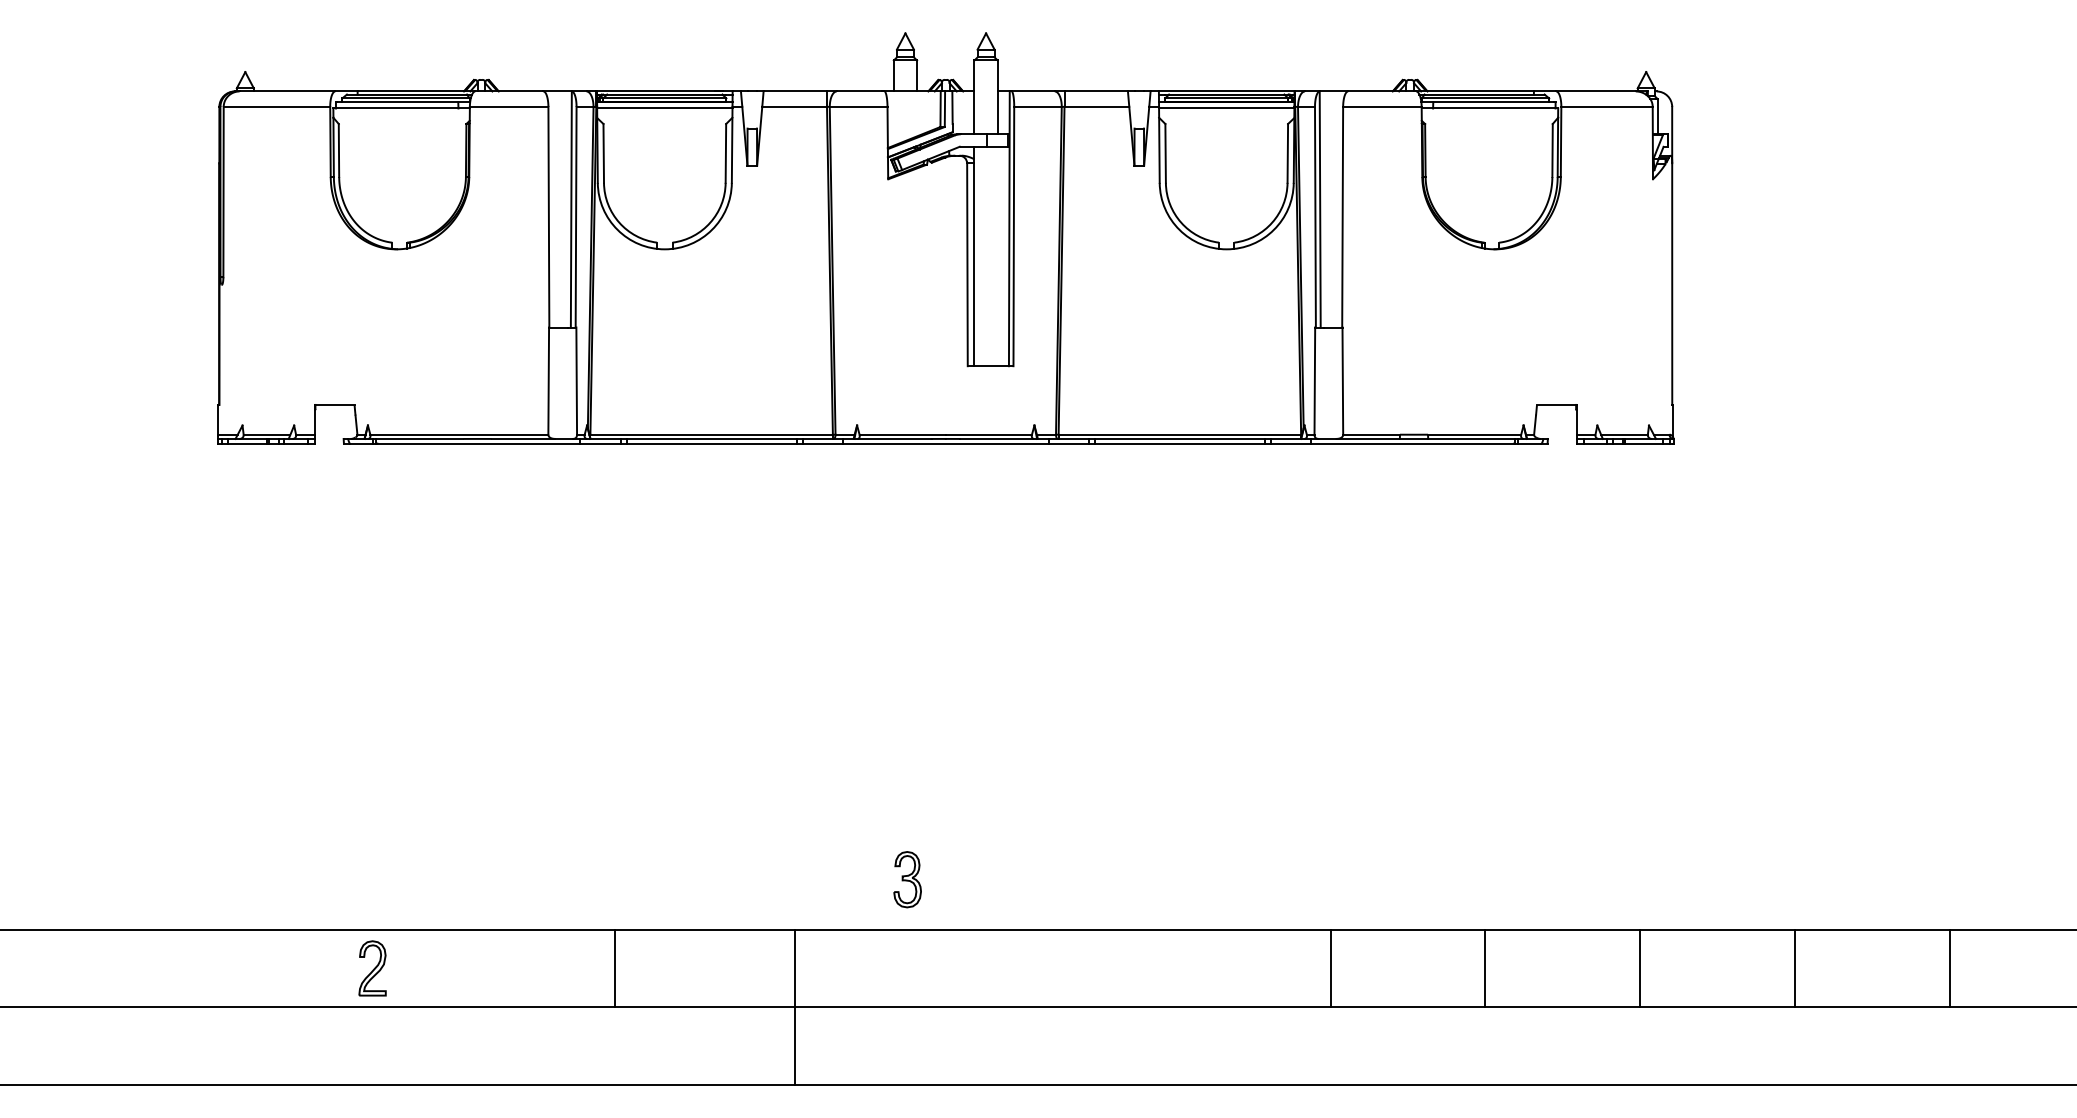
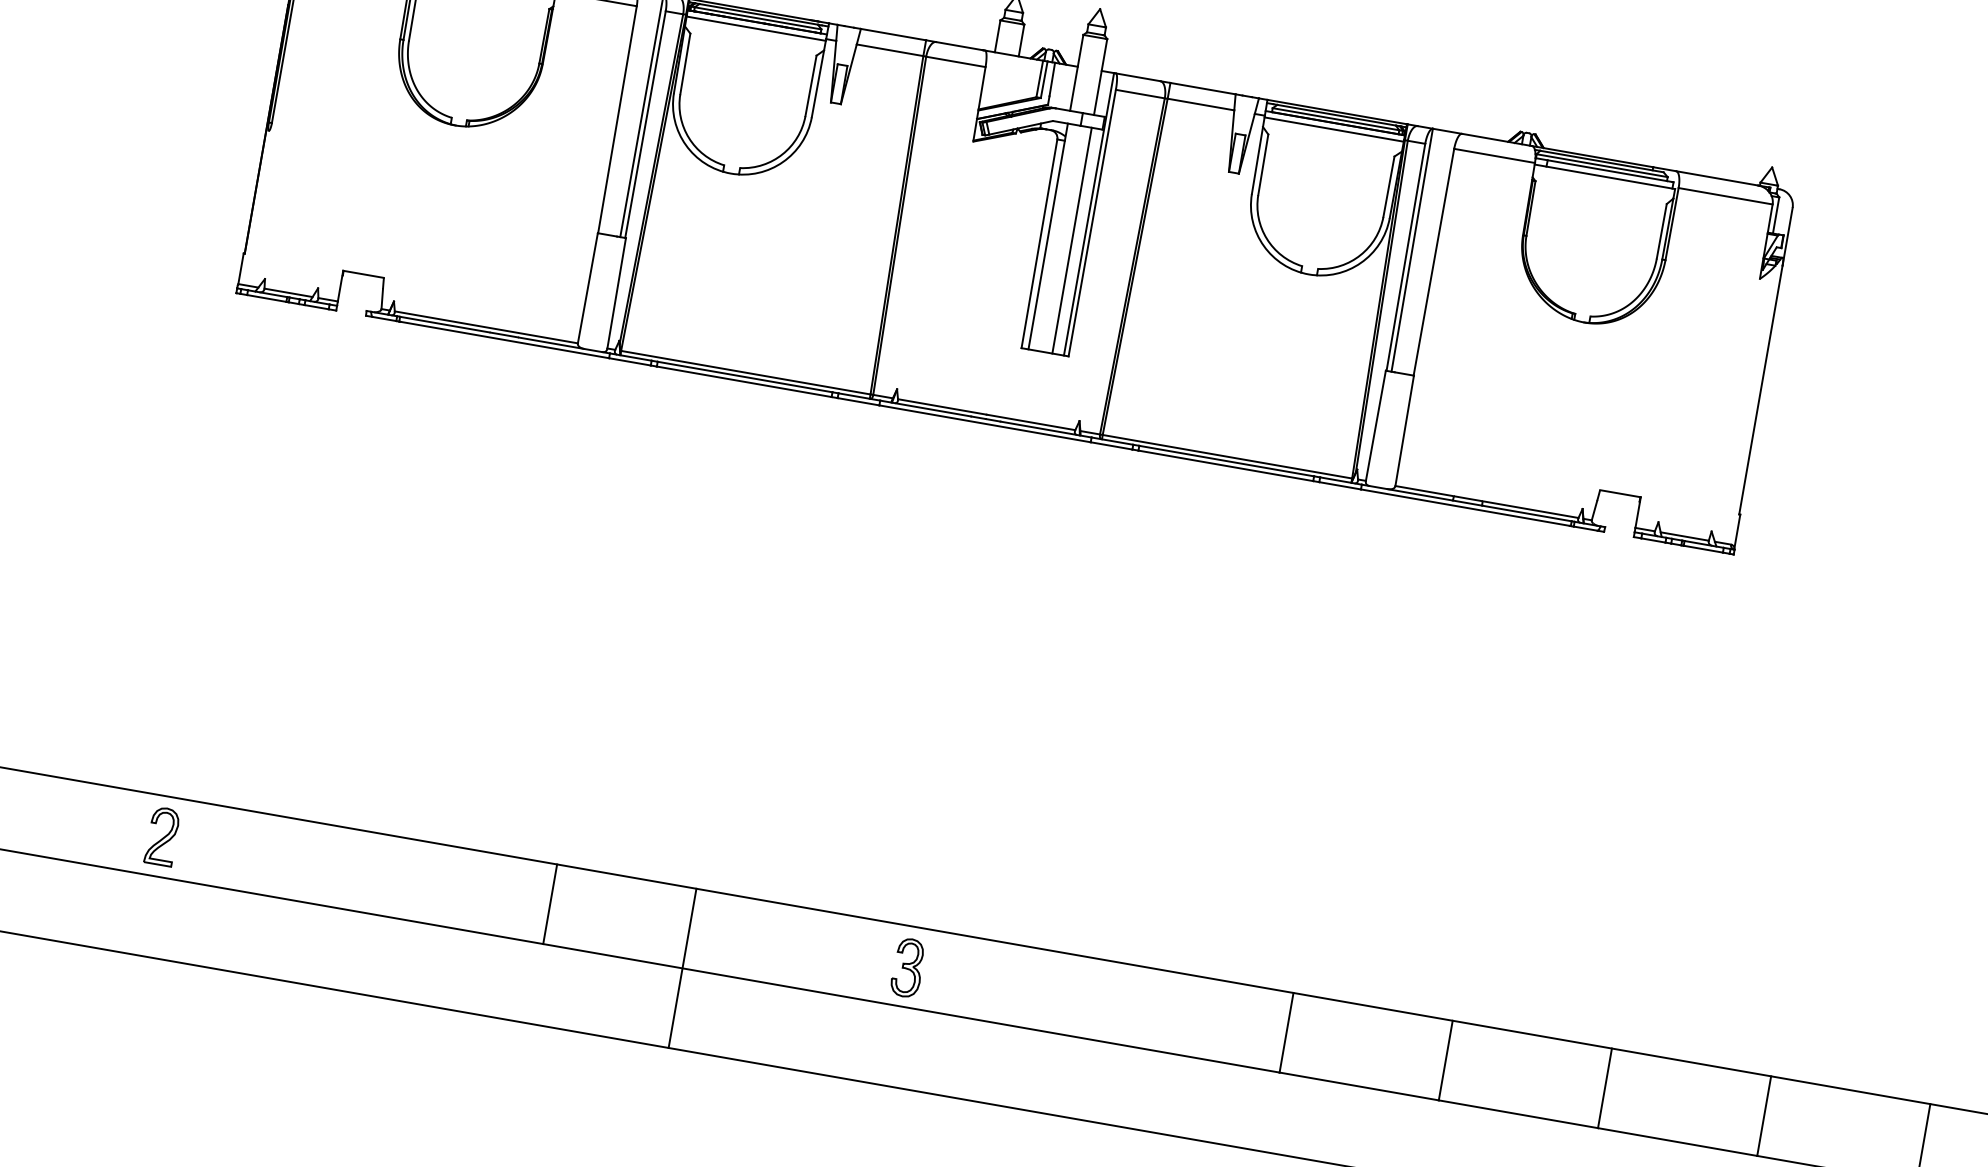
line: (997, 256) -> (1071, 240), added
part: (907, 879) -> (907, 967), moved
part: (372, 968) -> (162, 836), moved
line: (795, 1006) -> (683, 967), moved

